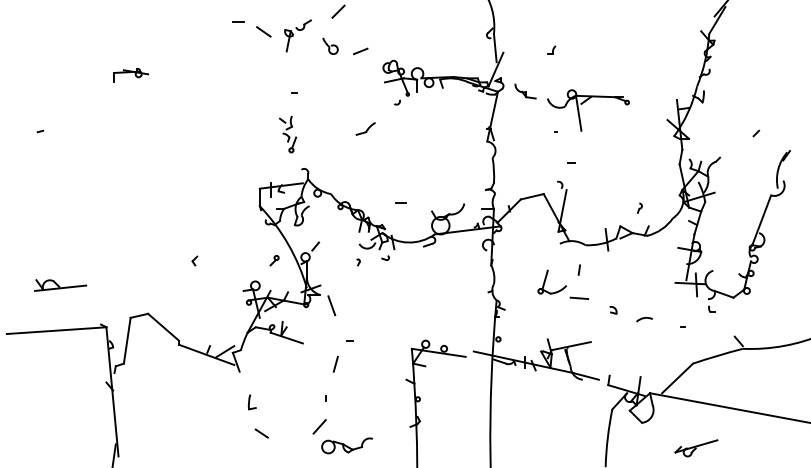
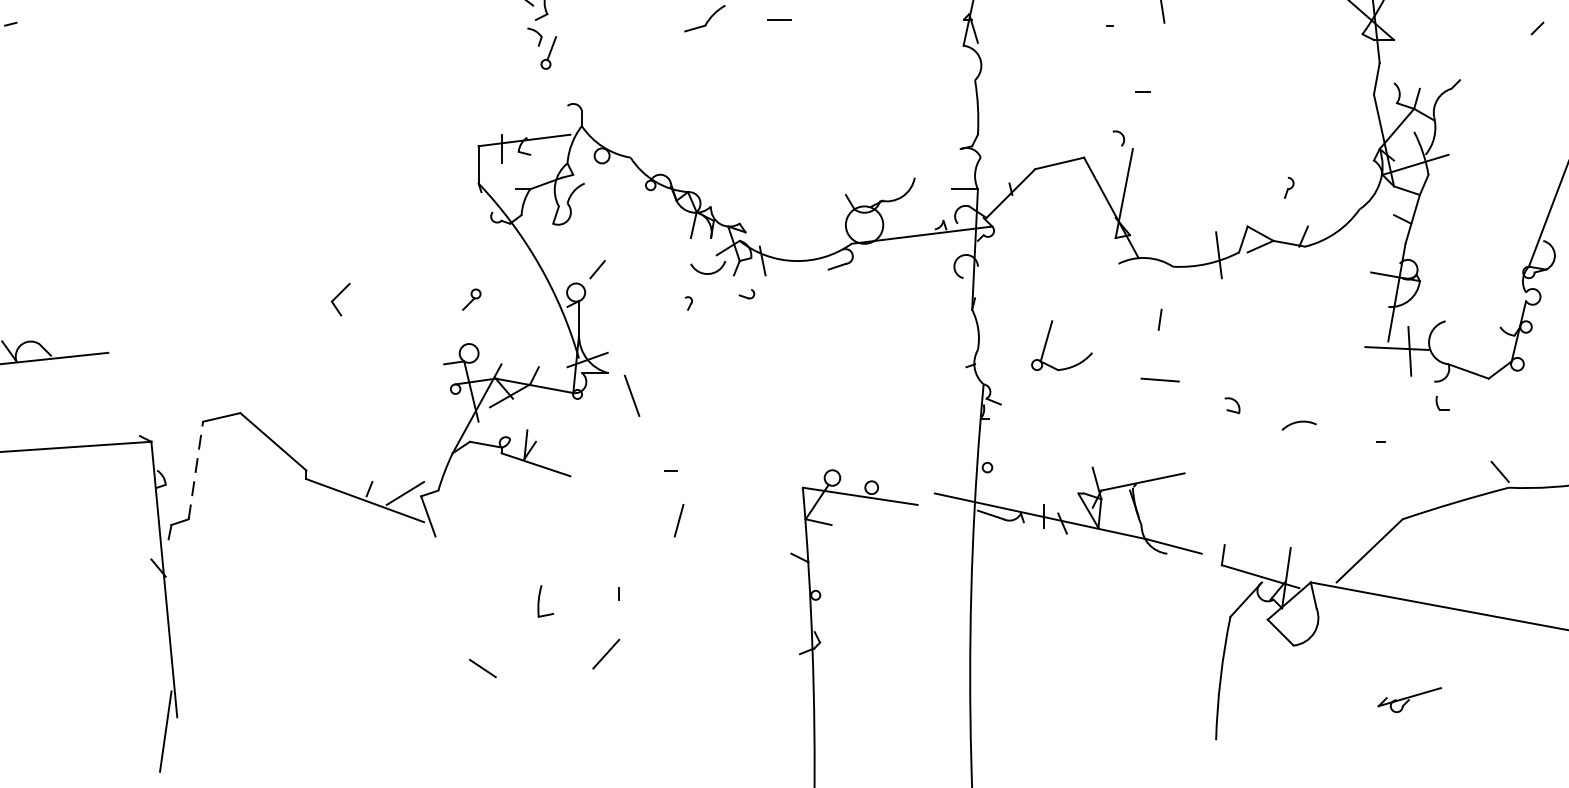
line: (400, 202) -> (778, 17), moved
part: (194, 260) -> (339, 299), size x1.6
part: (274, 260) -> (471, 299), moved
part: (551, 281) -> (1060, 344), moved
line: (127, 340) -> (196, 469), solid -> dashed
line: (335, 363) -> (678, 519), moved
part: (251, 402) -> (544, 602), moved
part: (346, 445) -> (663, 693), removed
part: (696, 448) -> (1409, 700), size x0.7

